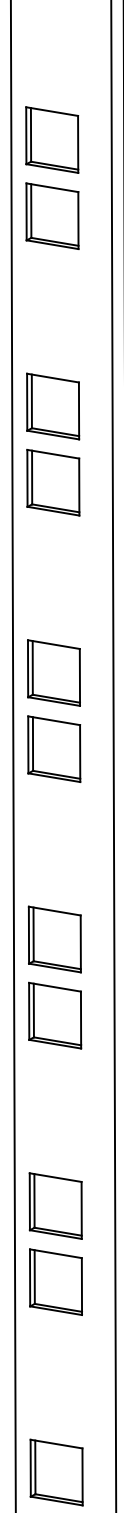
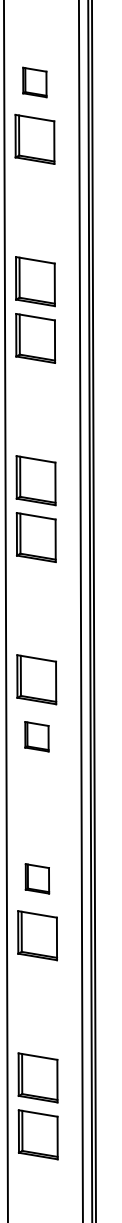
part: (51, 140) -> (34, 82), size x0.6
part: (54, 1015) -> (36, 736), size x0.6
part: (55, 1205) -> (37, 878), size x0.6

